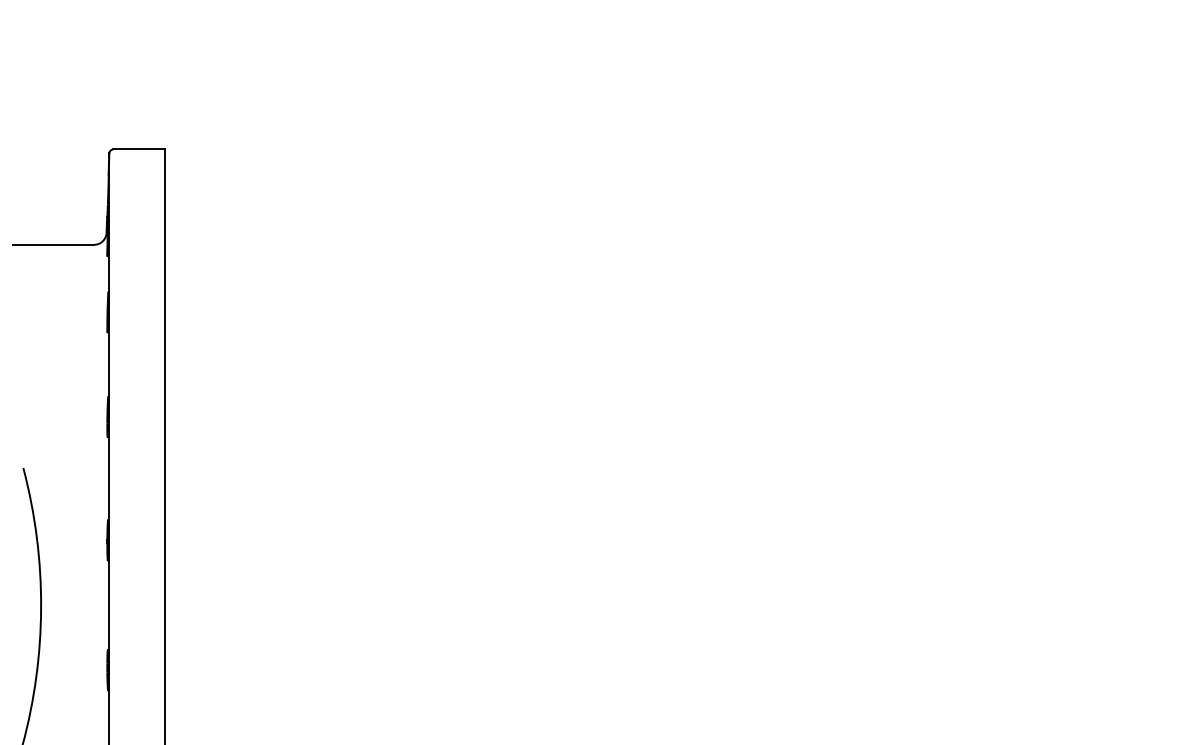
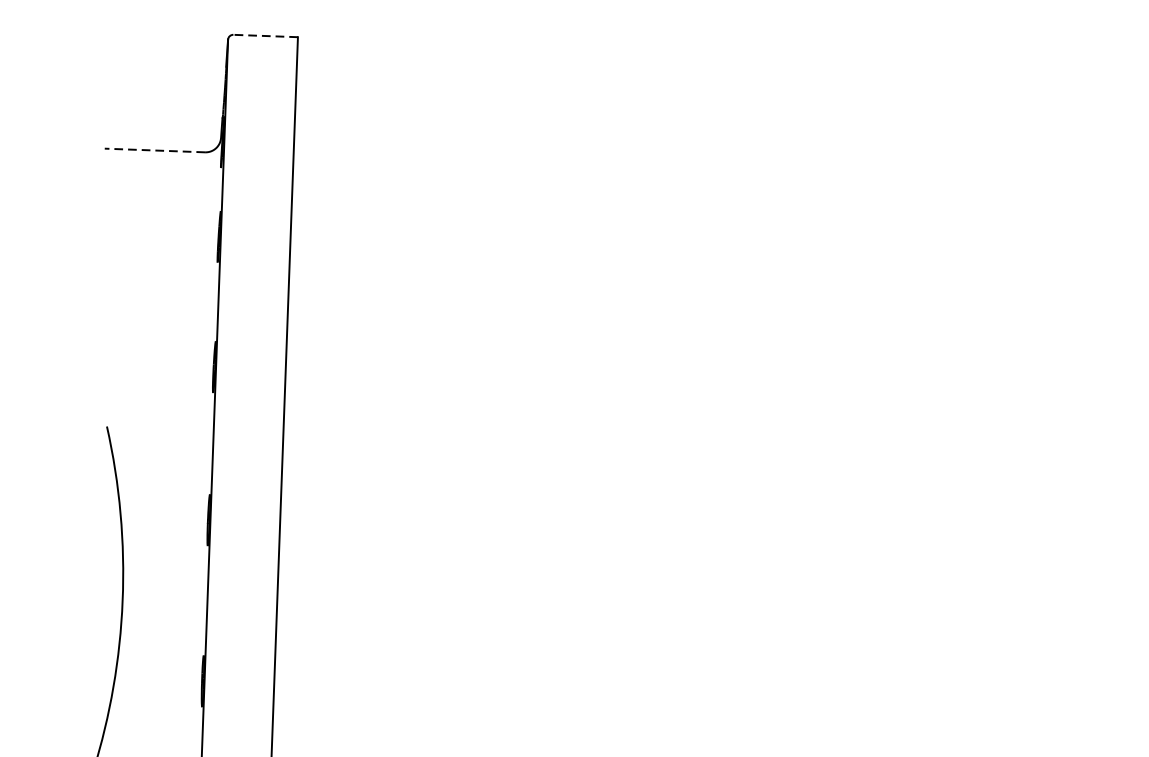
line: (139, 149) -> (265, 36), solid -> dashed
line: (53, 244) -> (154, 150), solid -> dashed

